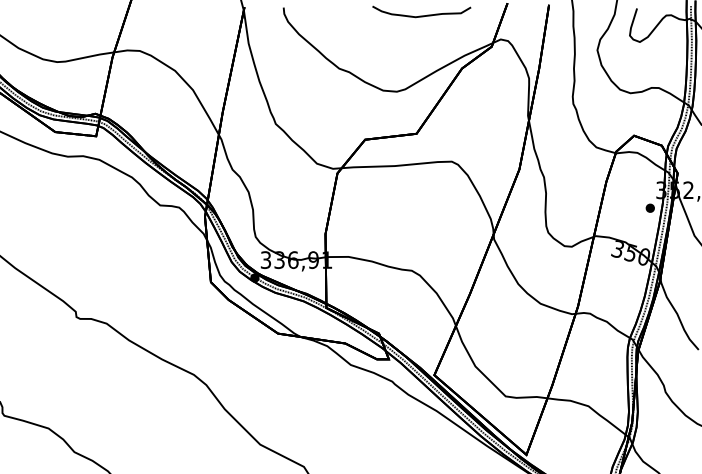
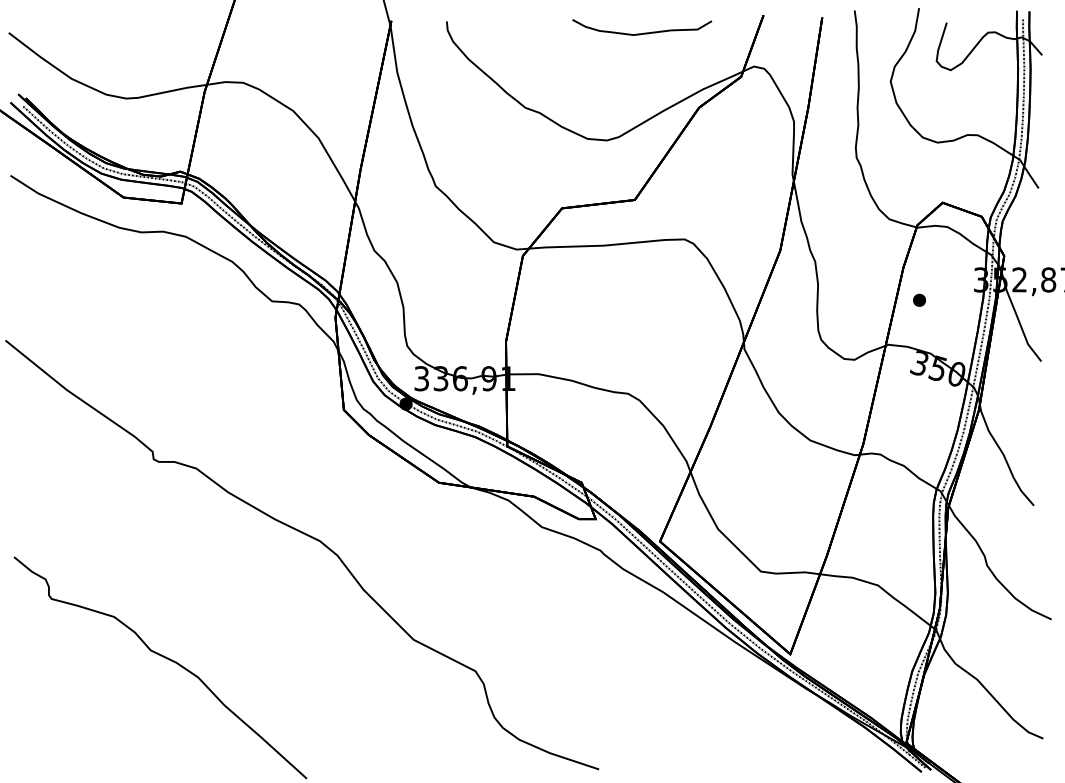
part: (650, 207) -> (919, 299), moved

